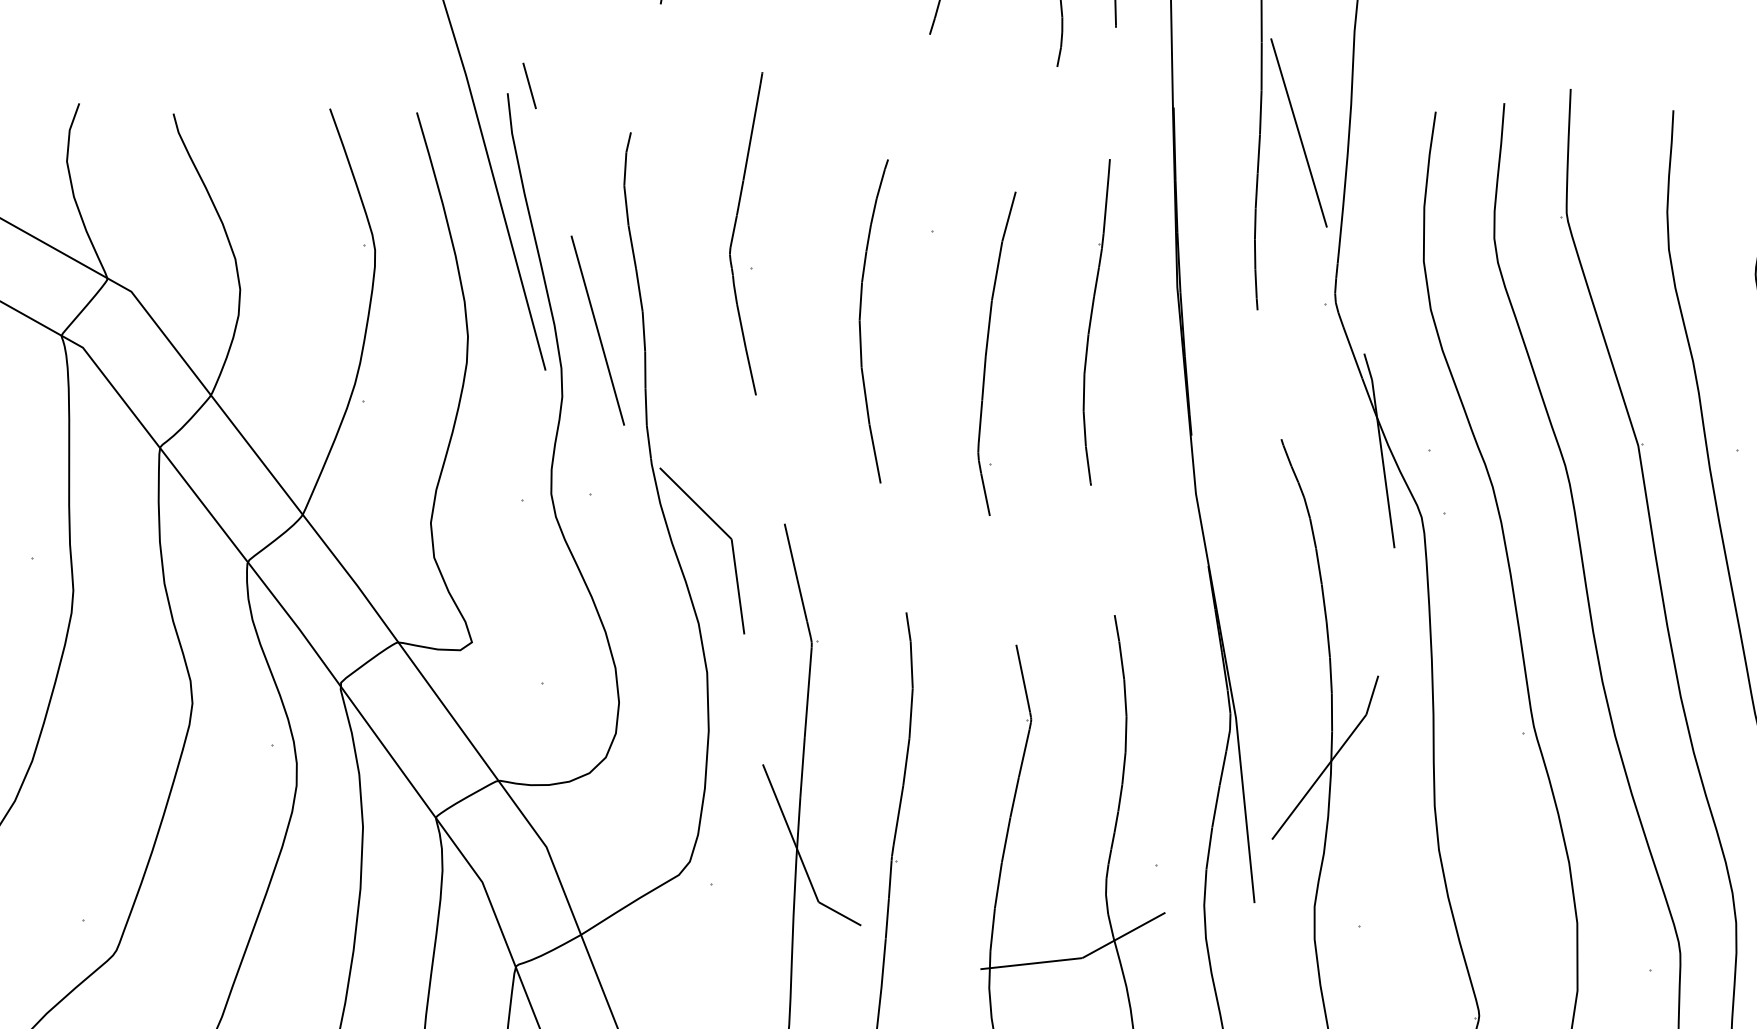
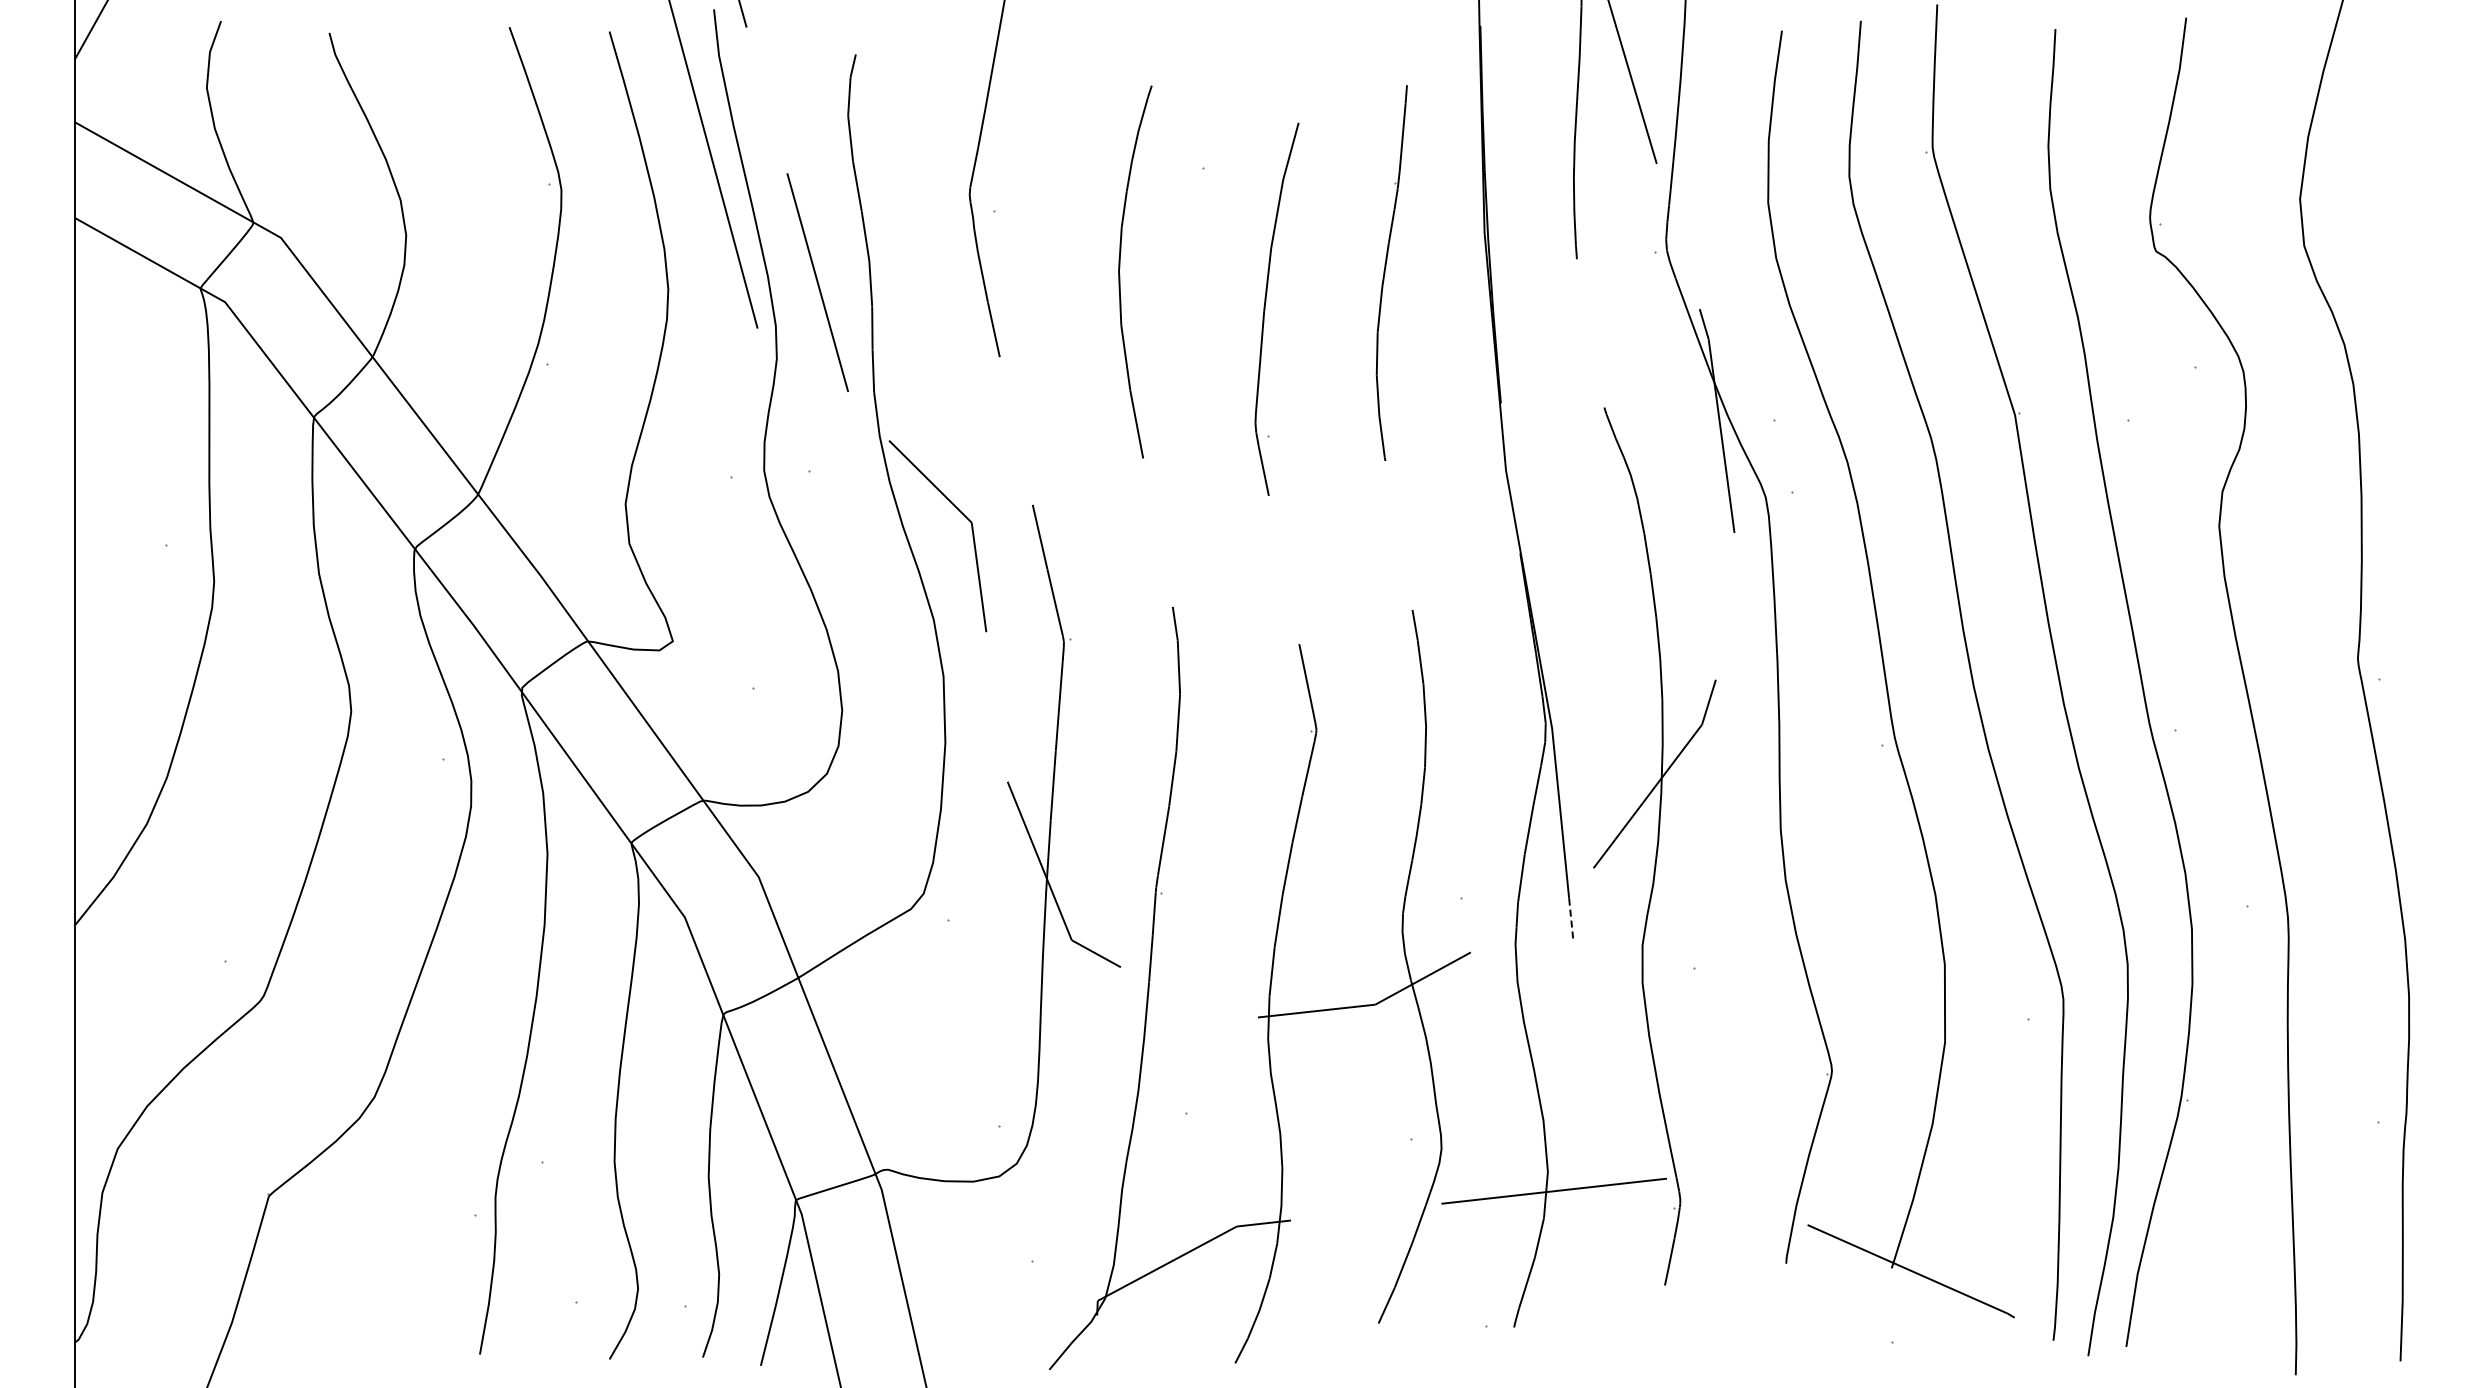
line: (1252, 884) -> (1571, 920), solid -> dashed

